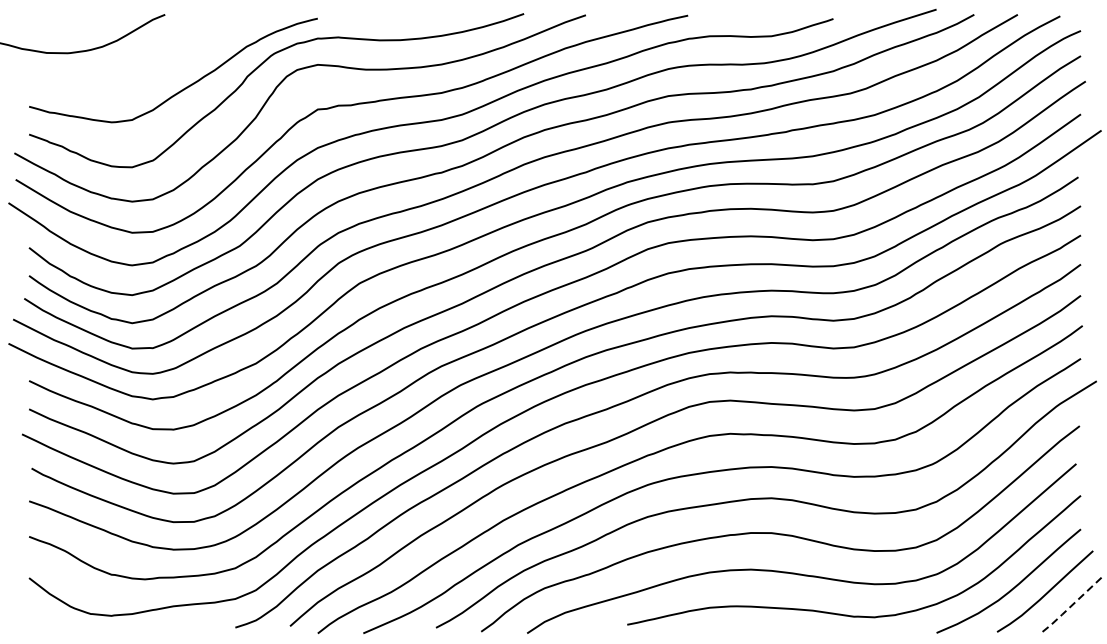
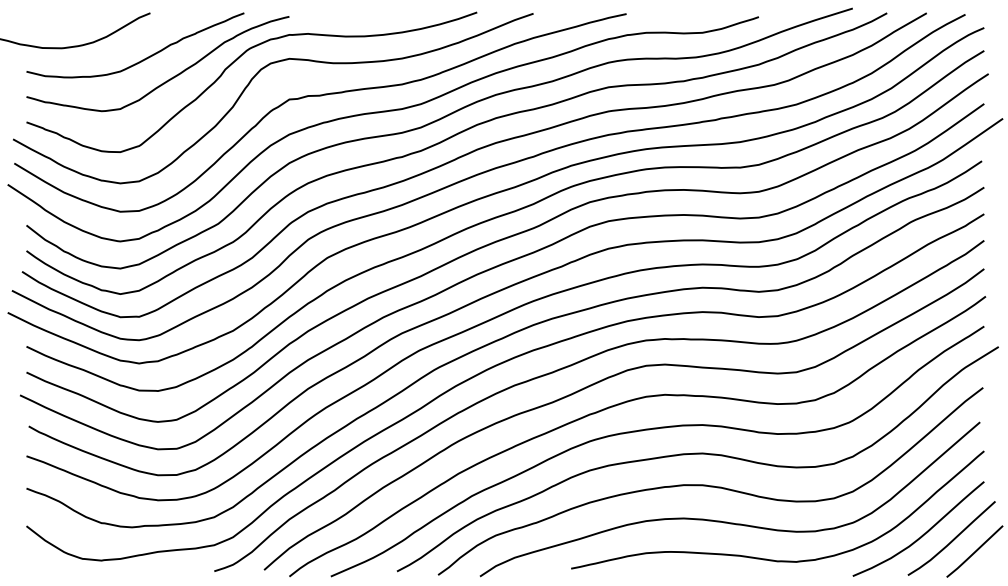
curve: (156, 65) -> (142, 59), added
line: (1070, 606) -> (974, 552), dashed -> solid

